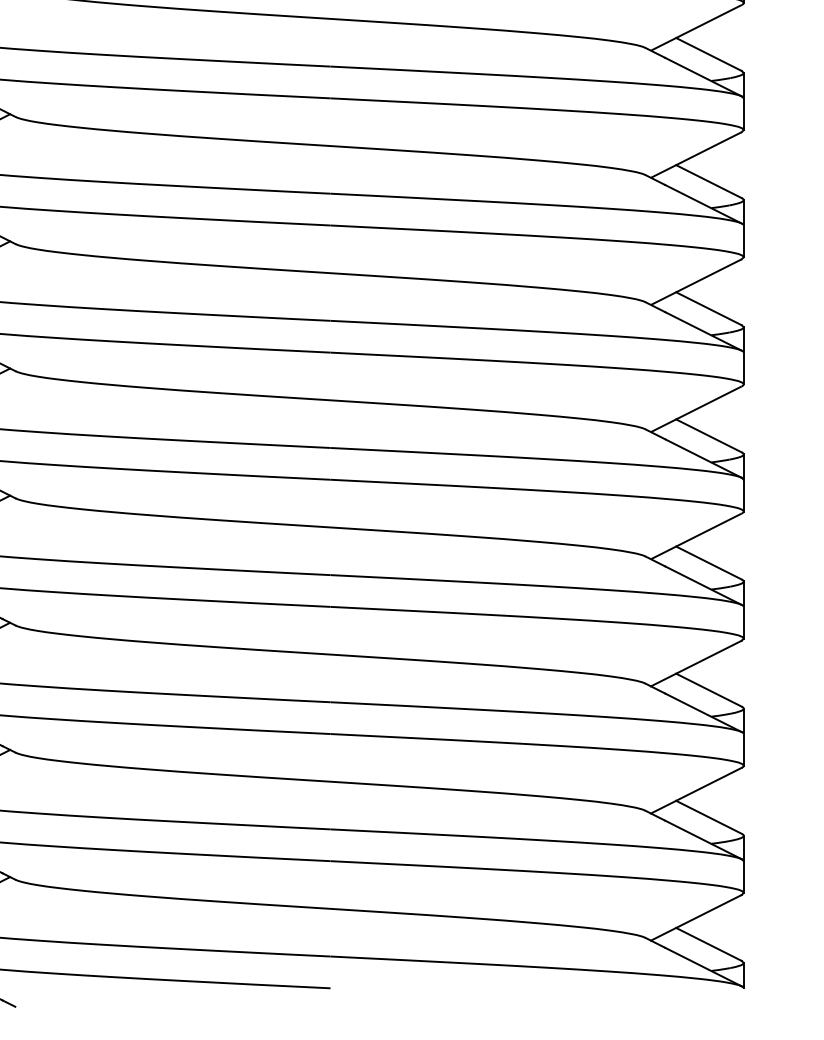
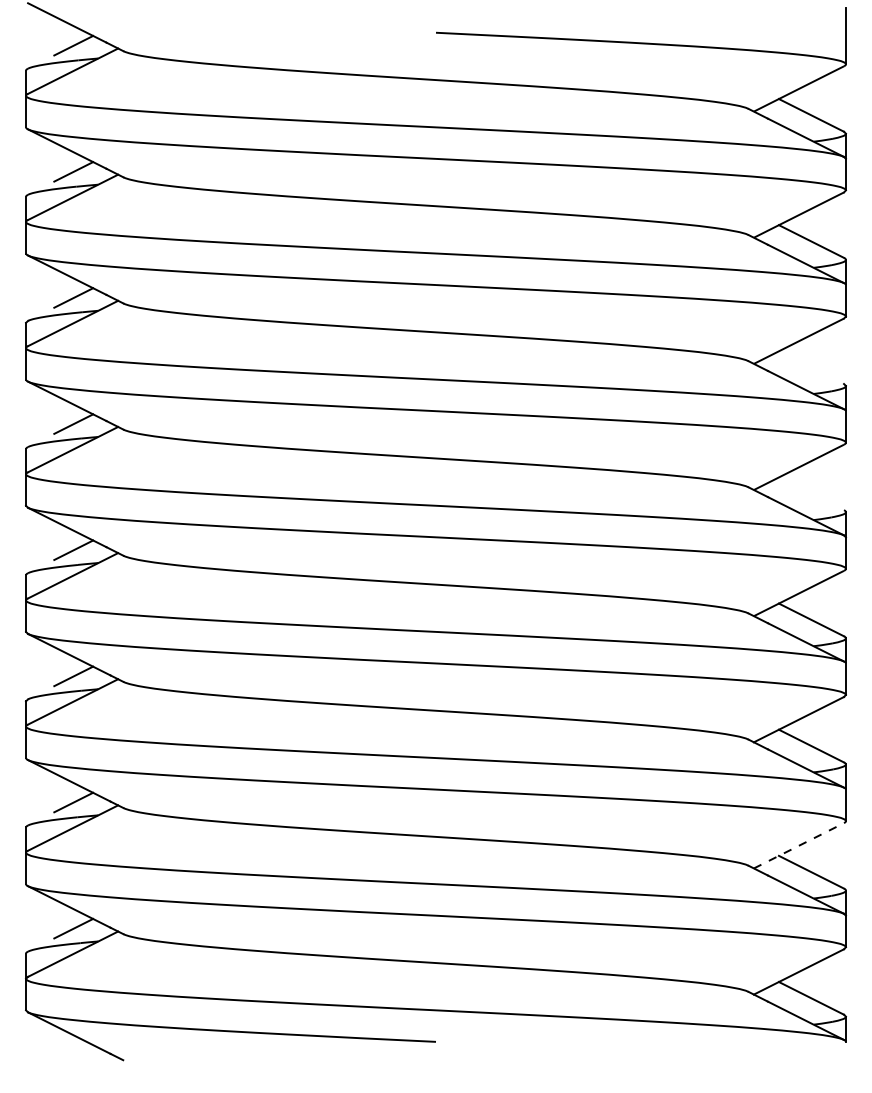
line: (708, 308) -> (811, 367), removed
line: (708, 435) -> (811, 493), removed
line: (696, 790) -> (799, 845), solid -> dashed

